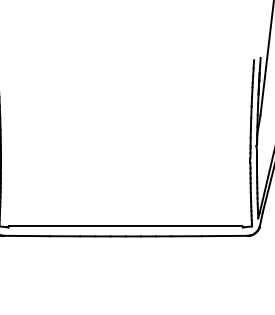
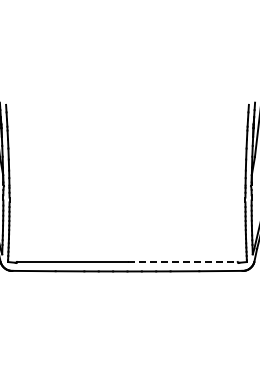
line: (184, 226) -> (183, 262), solid -> dashed

